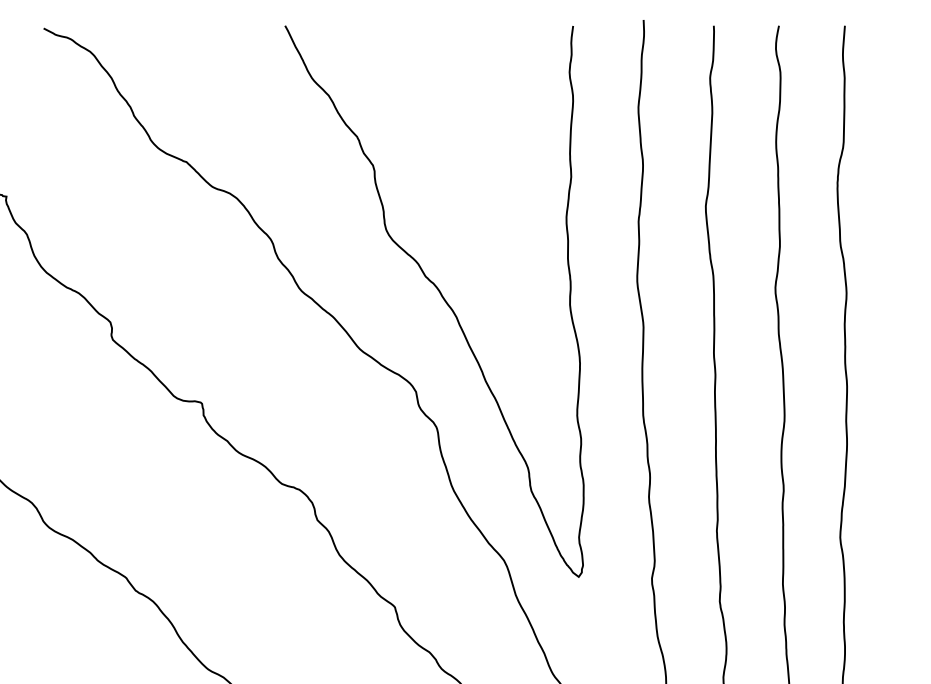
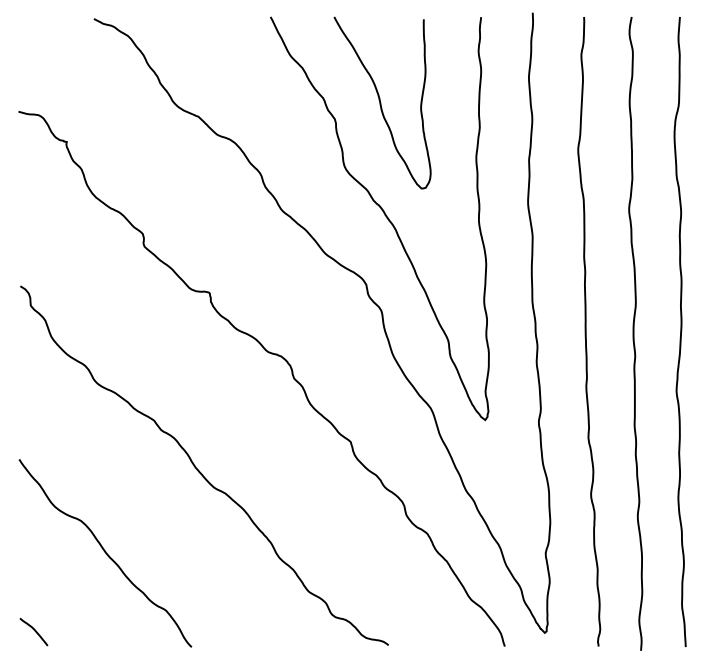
curve: (436, 142) -> (381, 102), added

